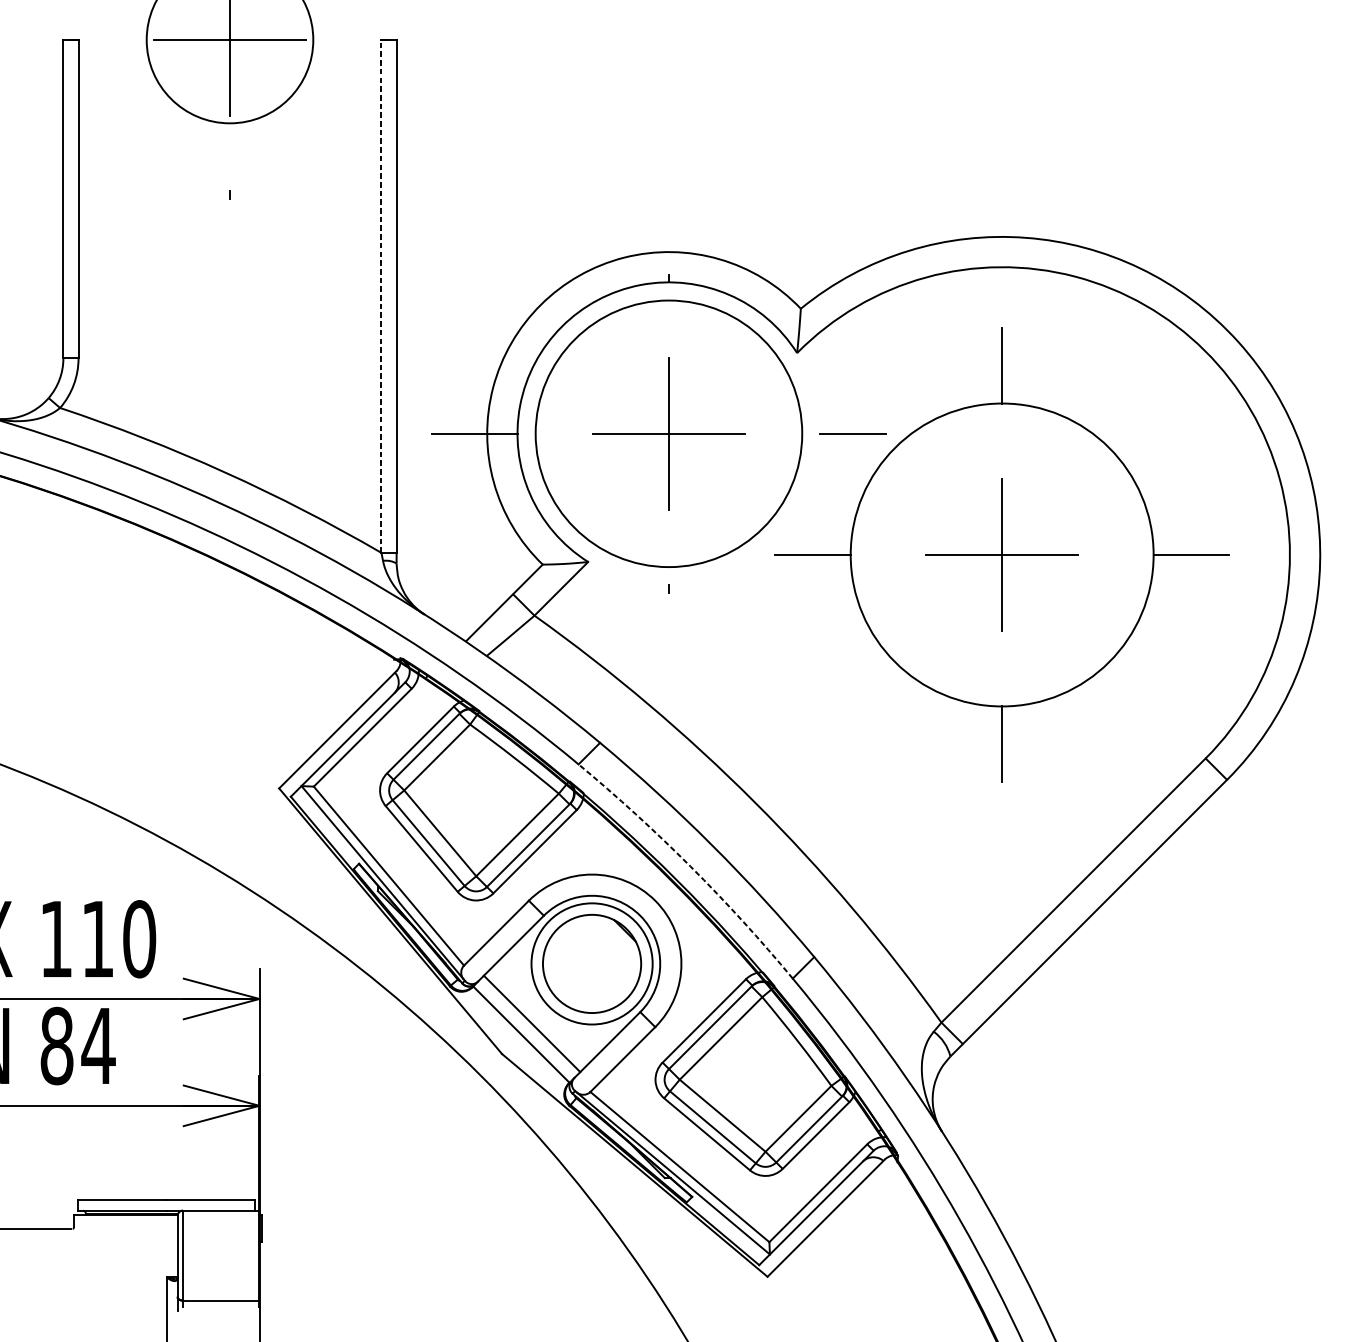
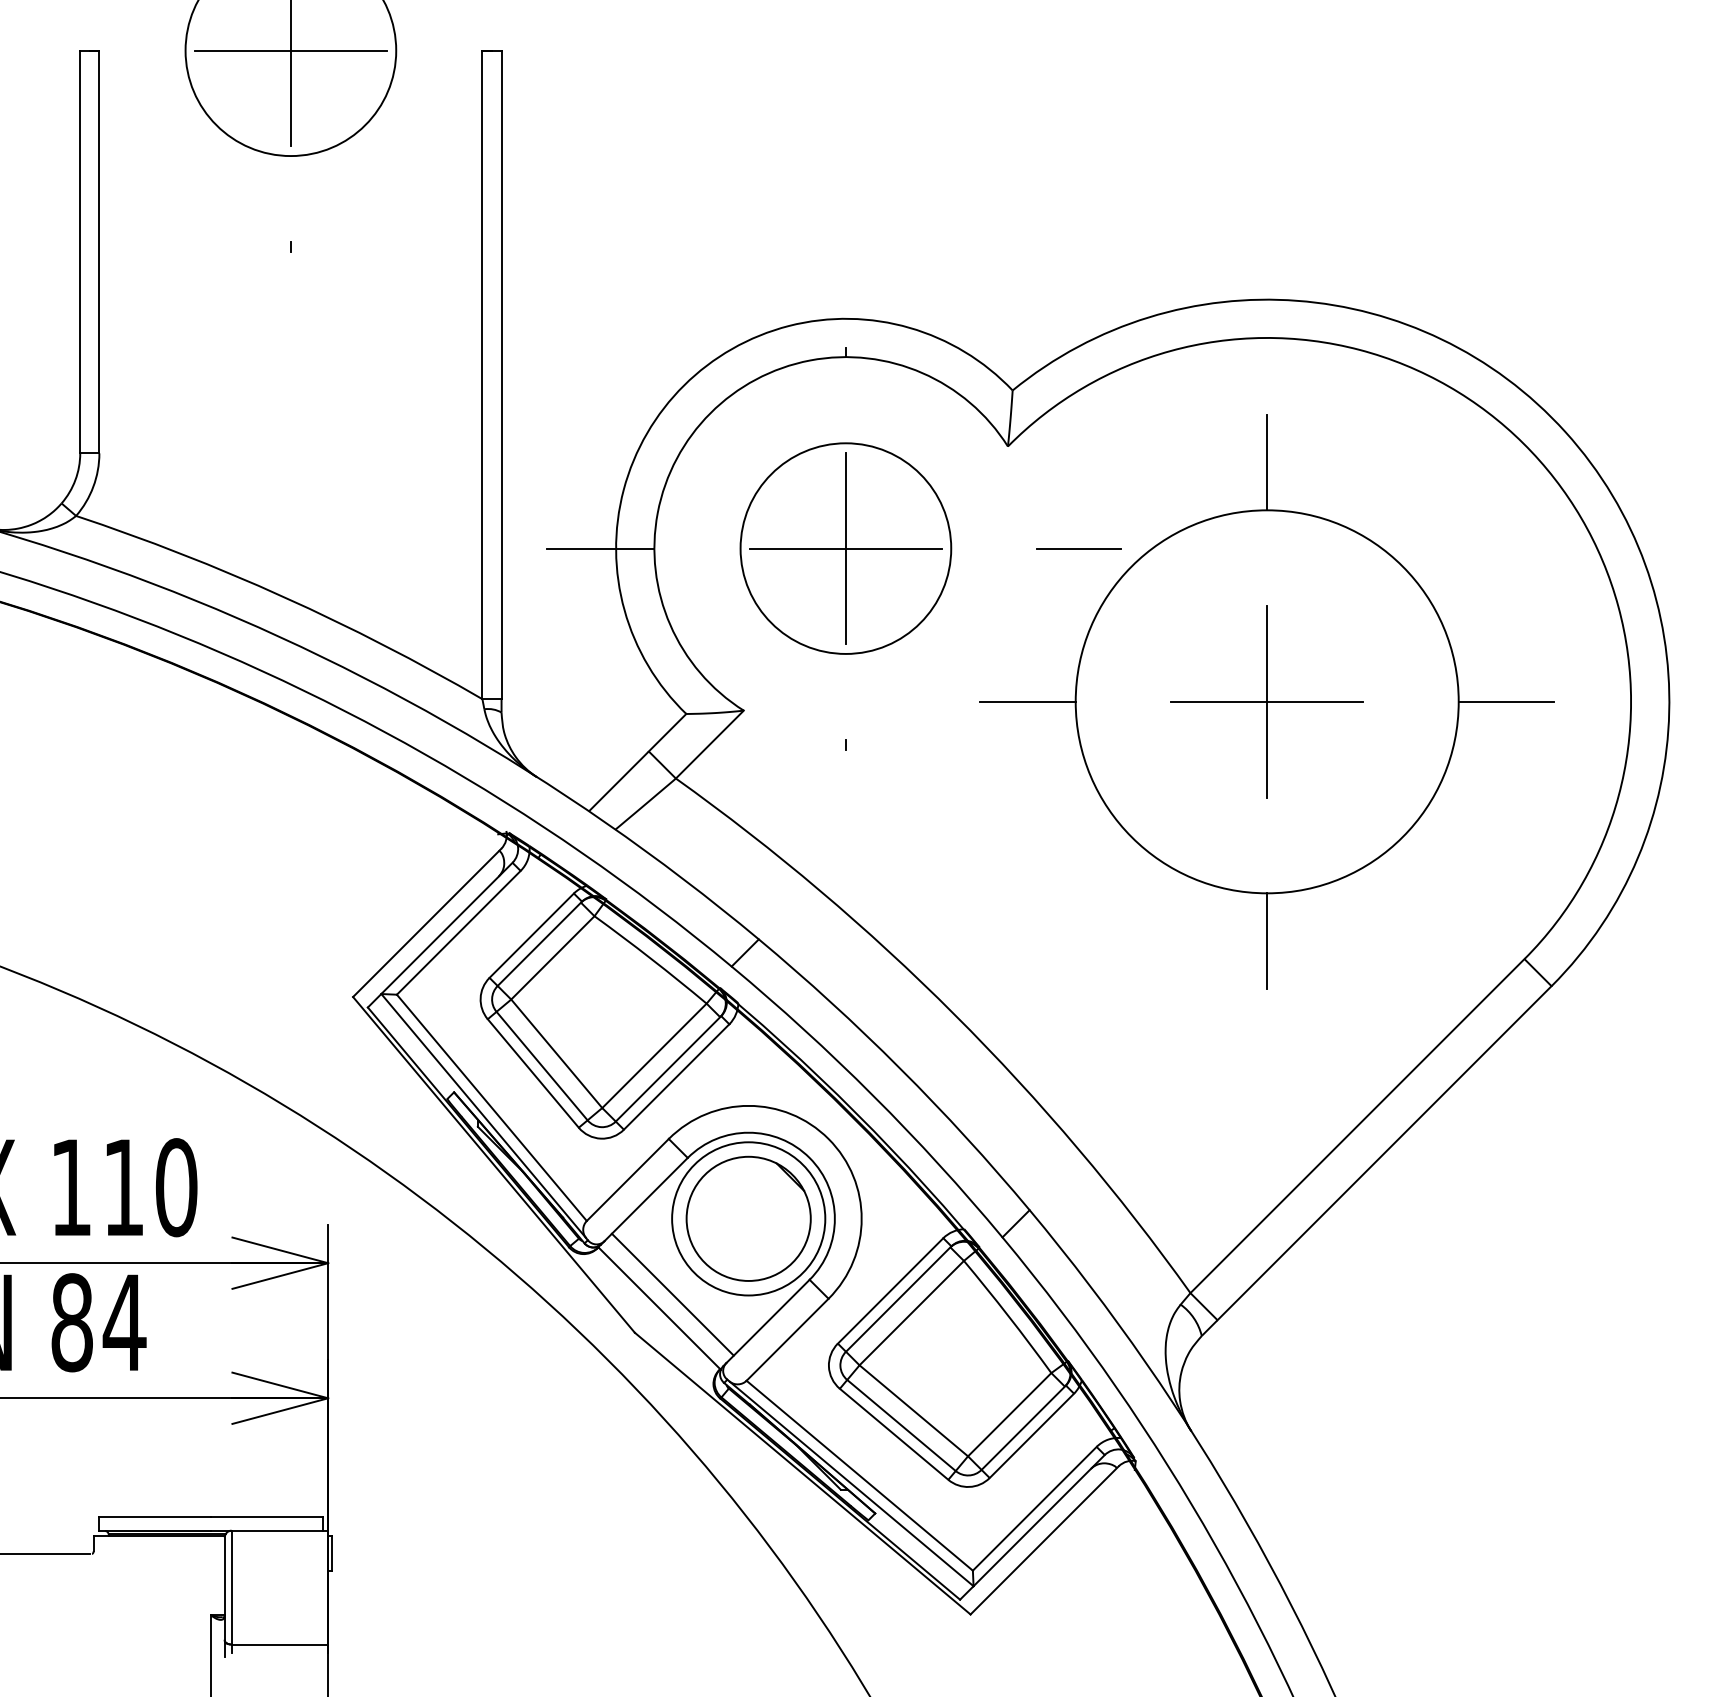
line: (381, 296) -> (482, 374), dashed -> solid
circle: (668, 433) -> (845, 548), size x0.62
arc: (690, 866) -> (873, 1095), dashed -> solid

